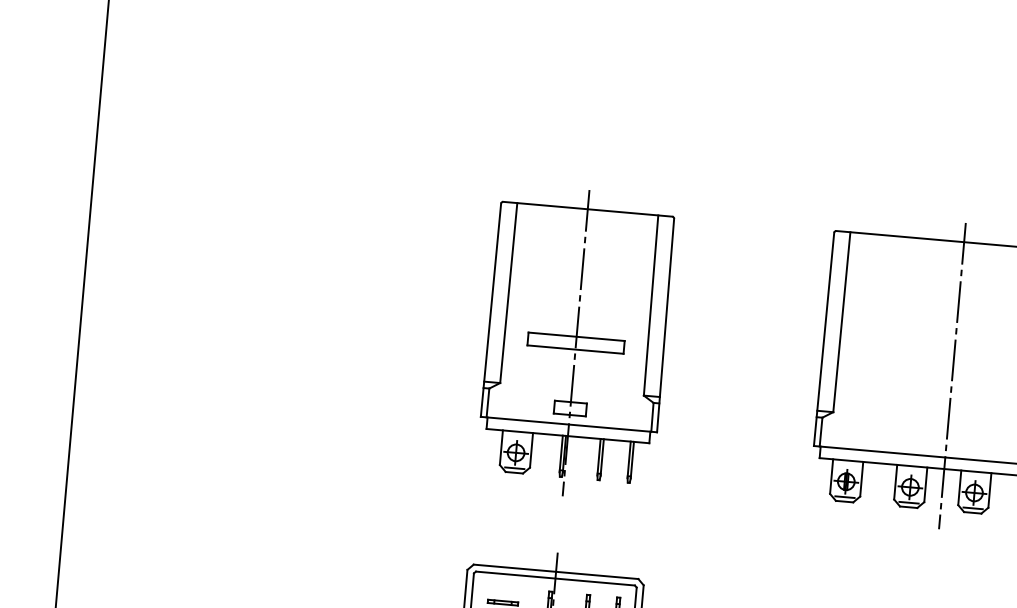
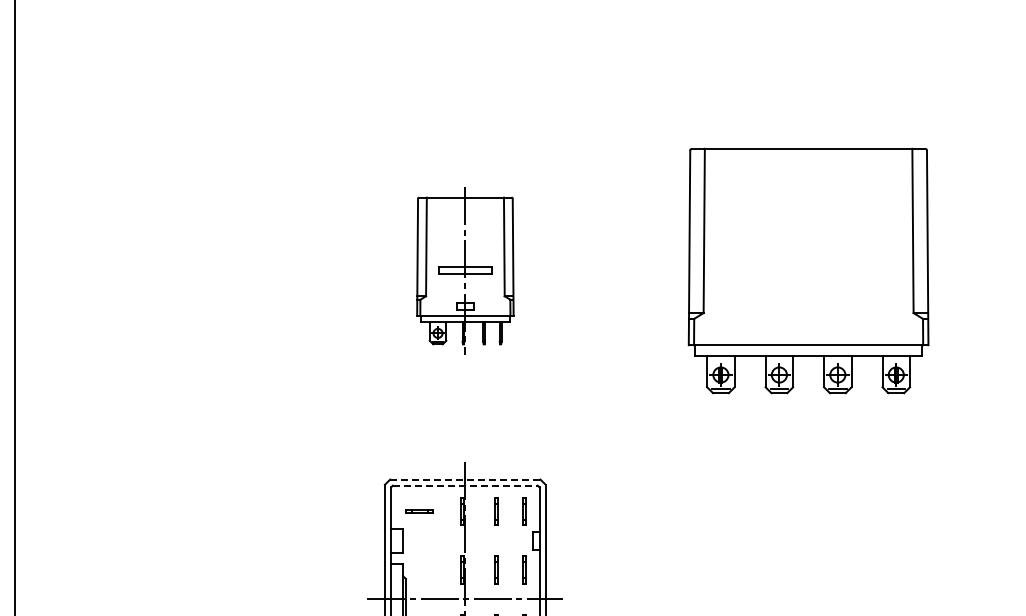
part: (576, 342) -> (465, 270), size x0.6
line: (952, 375) -> (808, 270), removed
line: (556, 571) -> (465, 479), solid -> dashed
line: (555, 578) -> (465, 485), solid -> dashed

